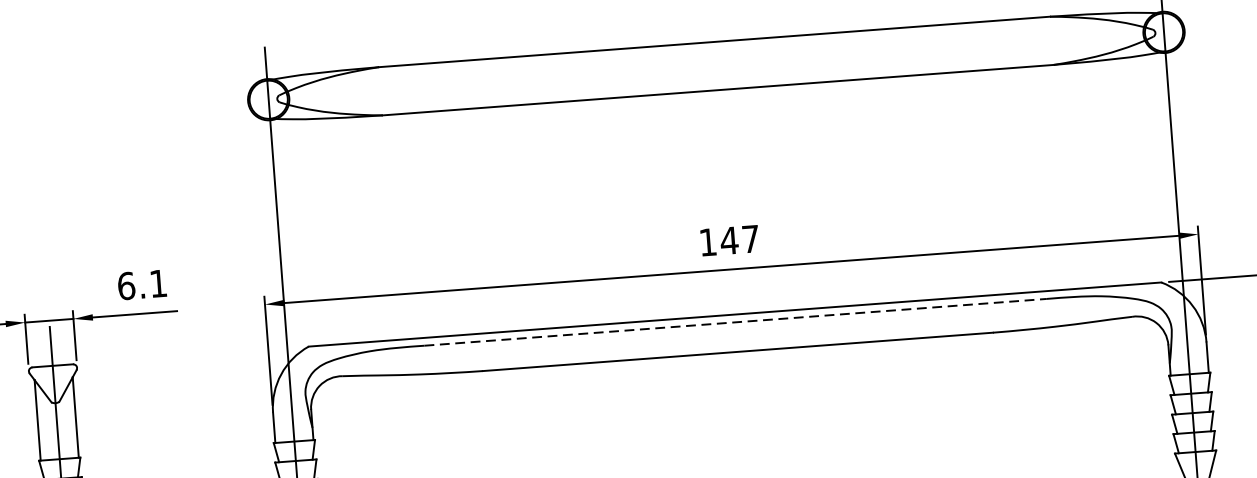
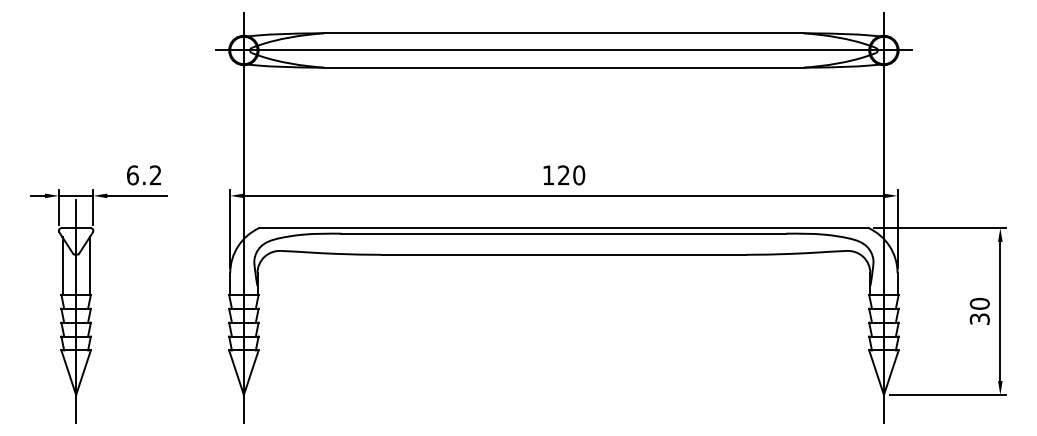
line: (715, 66) -> (563, 50), added
text: (740, 240) -> (571, 175), 147 -> 120
text: (158, 283) -> (155, 175), 6.1 -> 6.2
line: (736, 322) -> (564, 233), dashed -> solid

